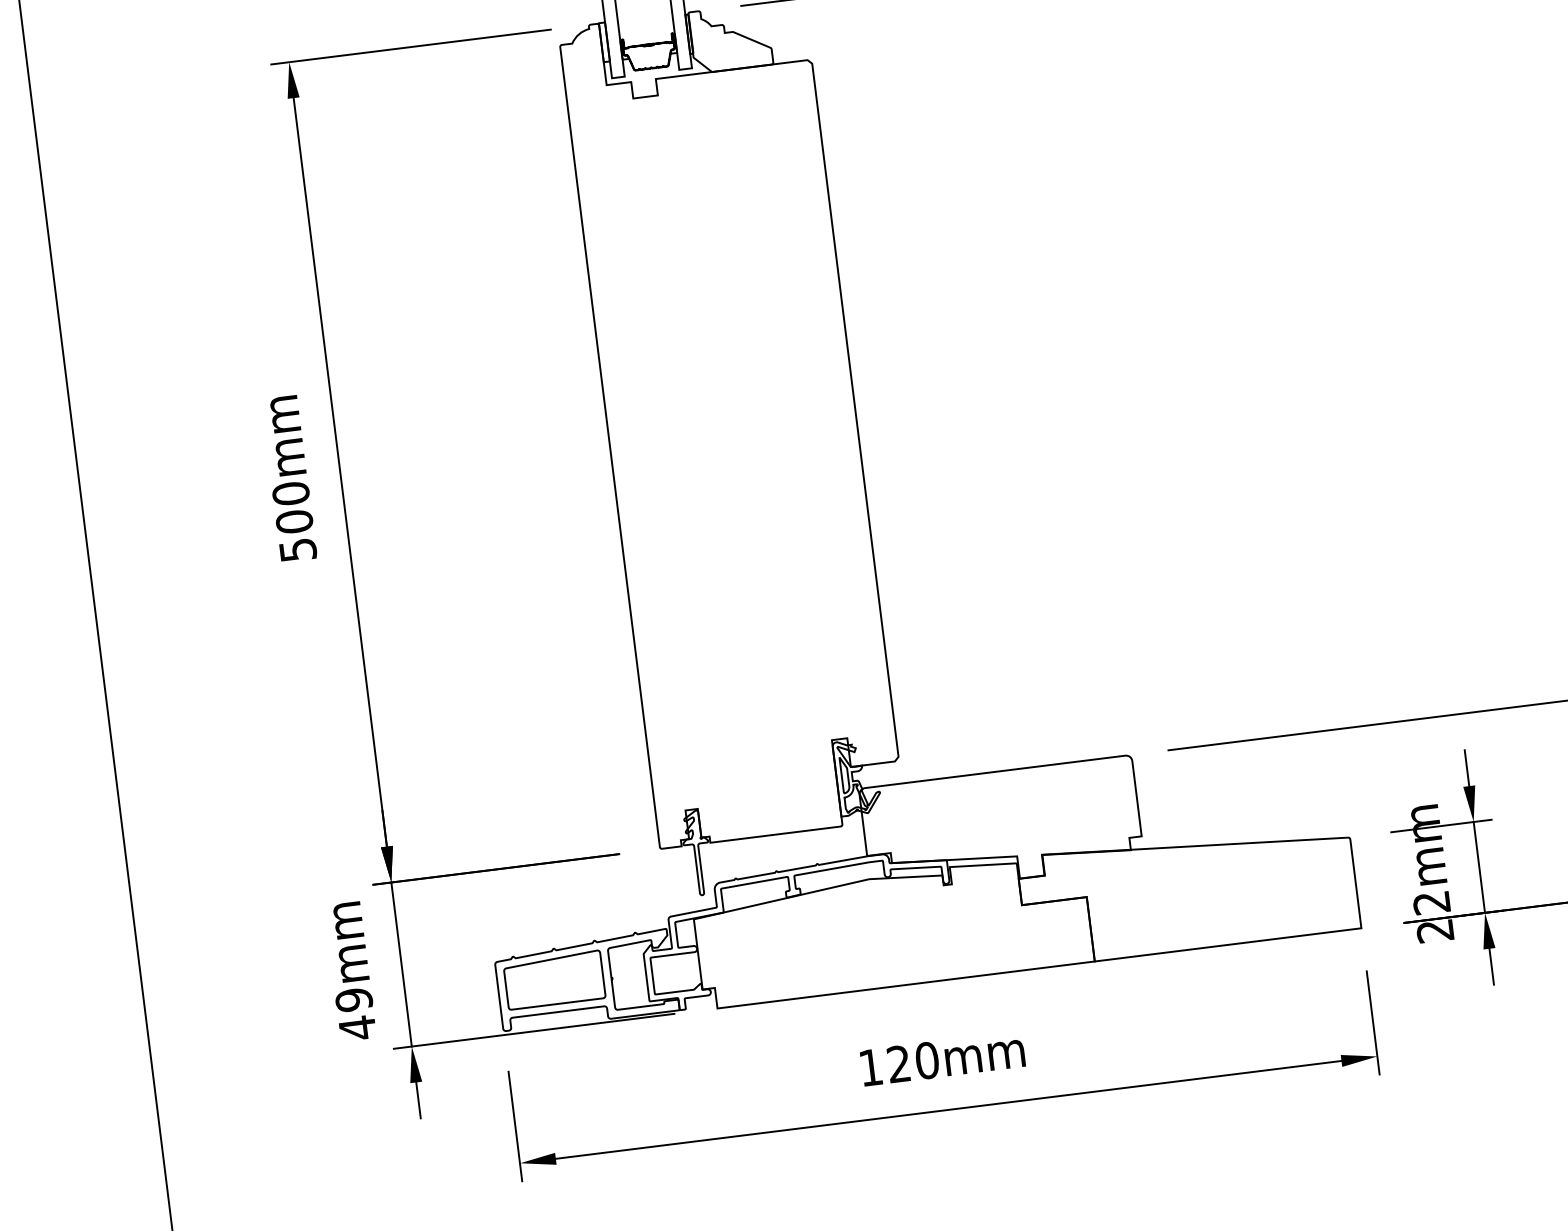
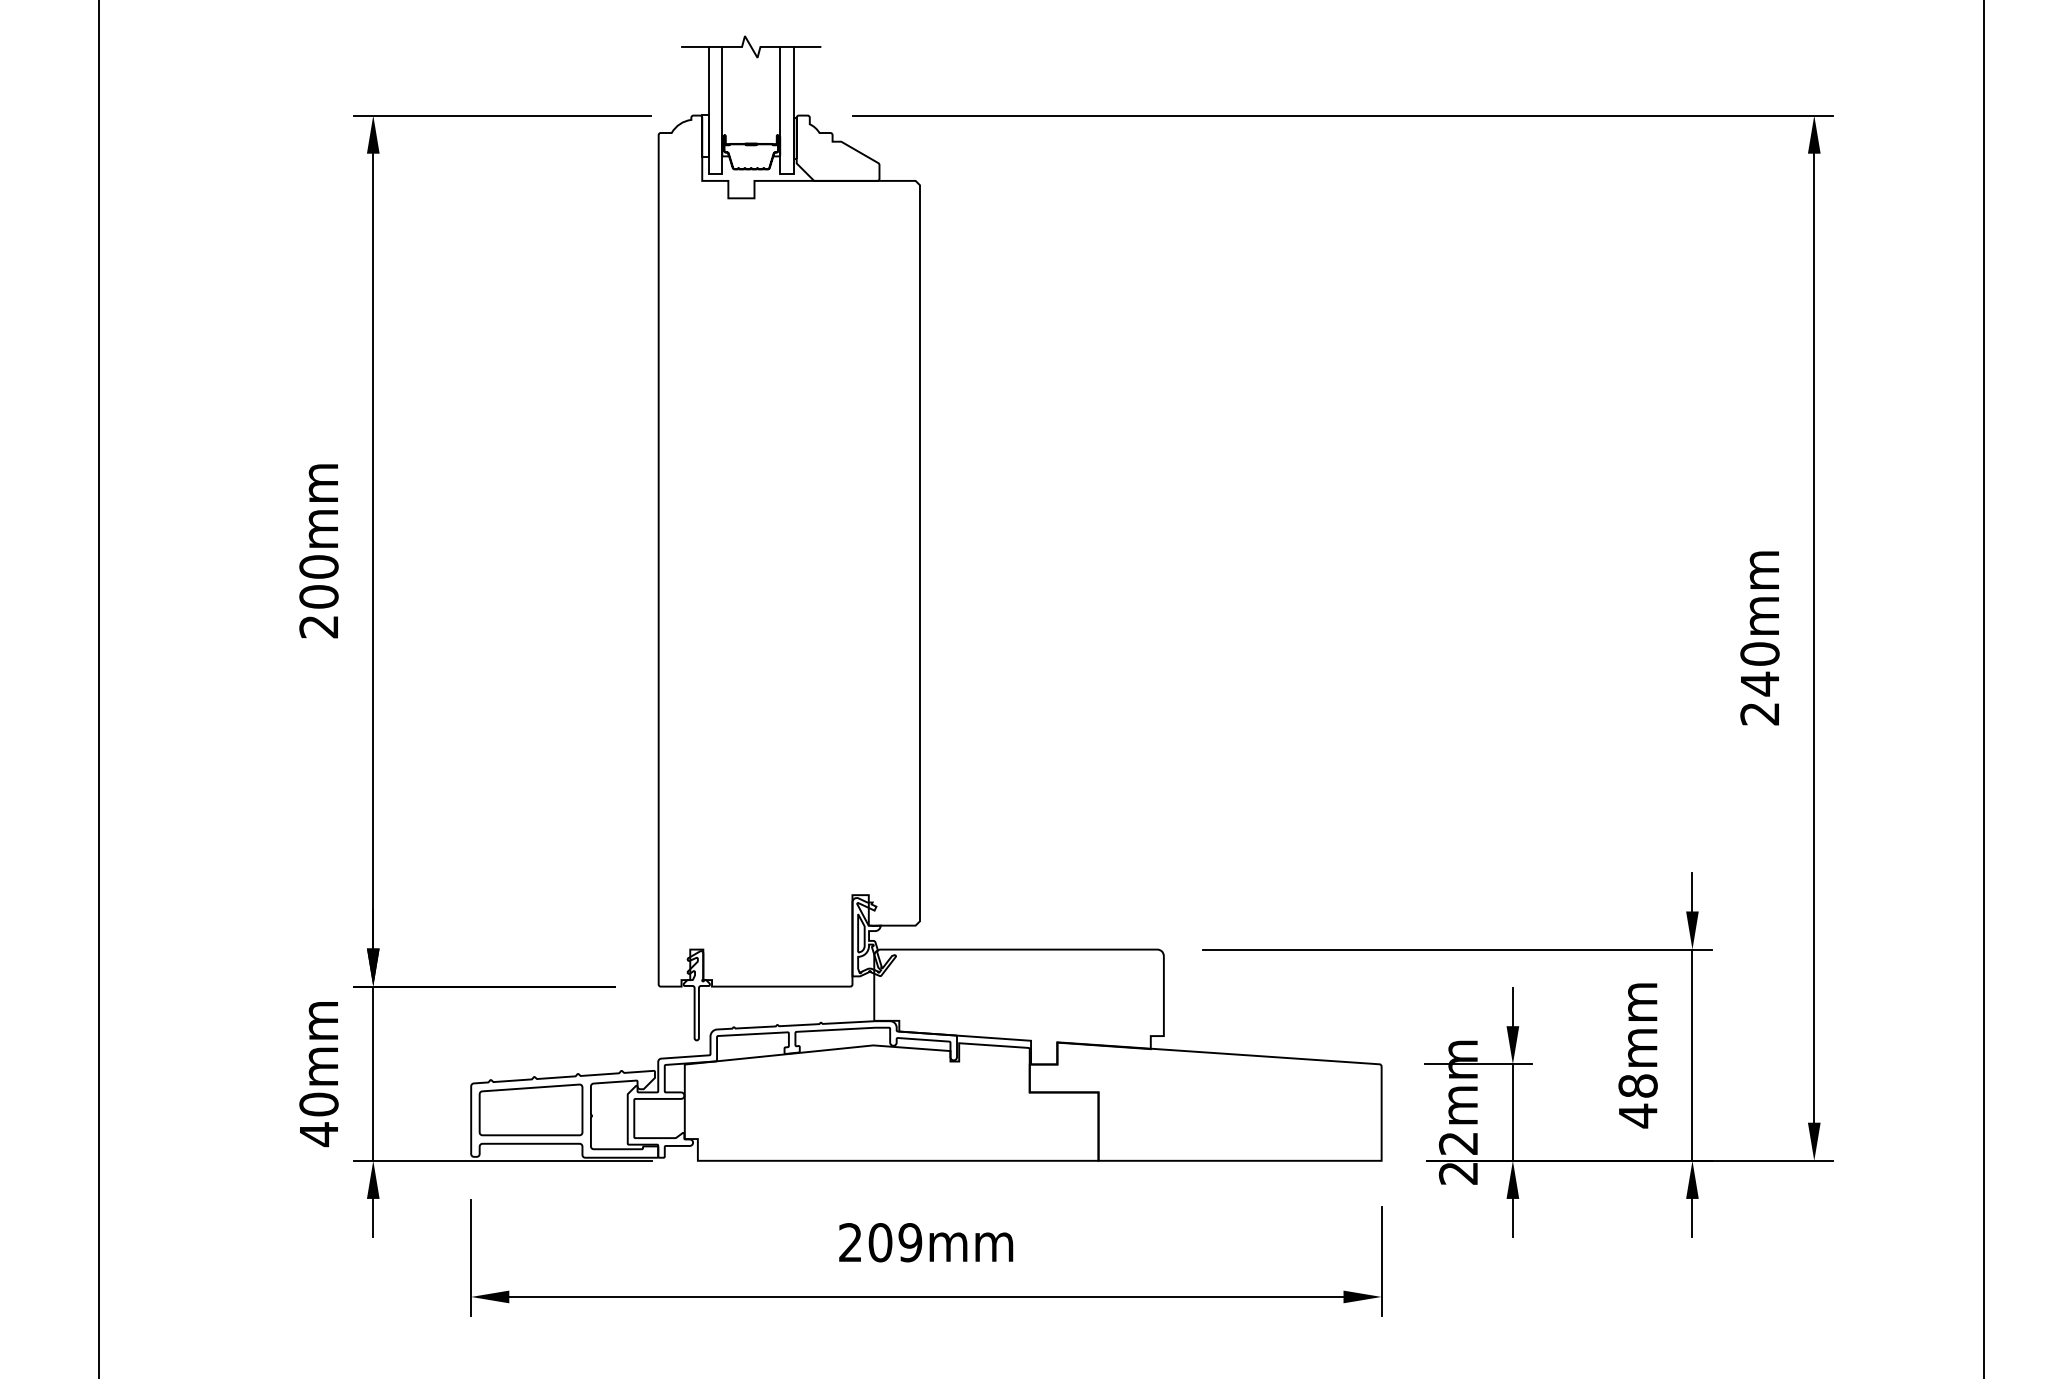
text: (297, 550) -> (318, 627), 500mm -> 200mm
text: (353, 999) -> (318, 1104), 49mm -> 40mm
text: (899, 1063) -> (880, 1242), 120mm -> 209mm

